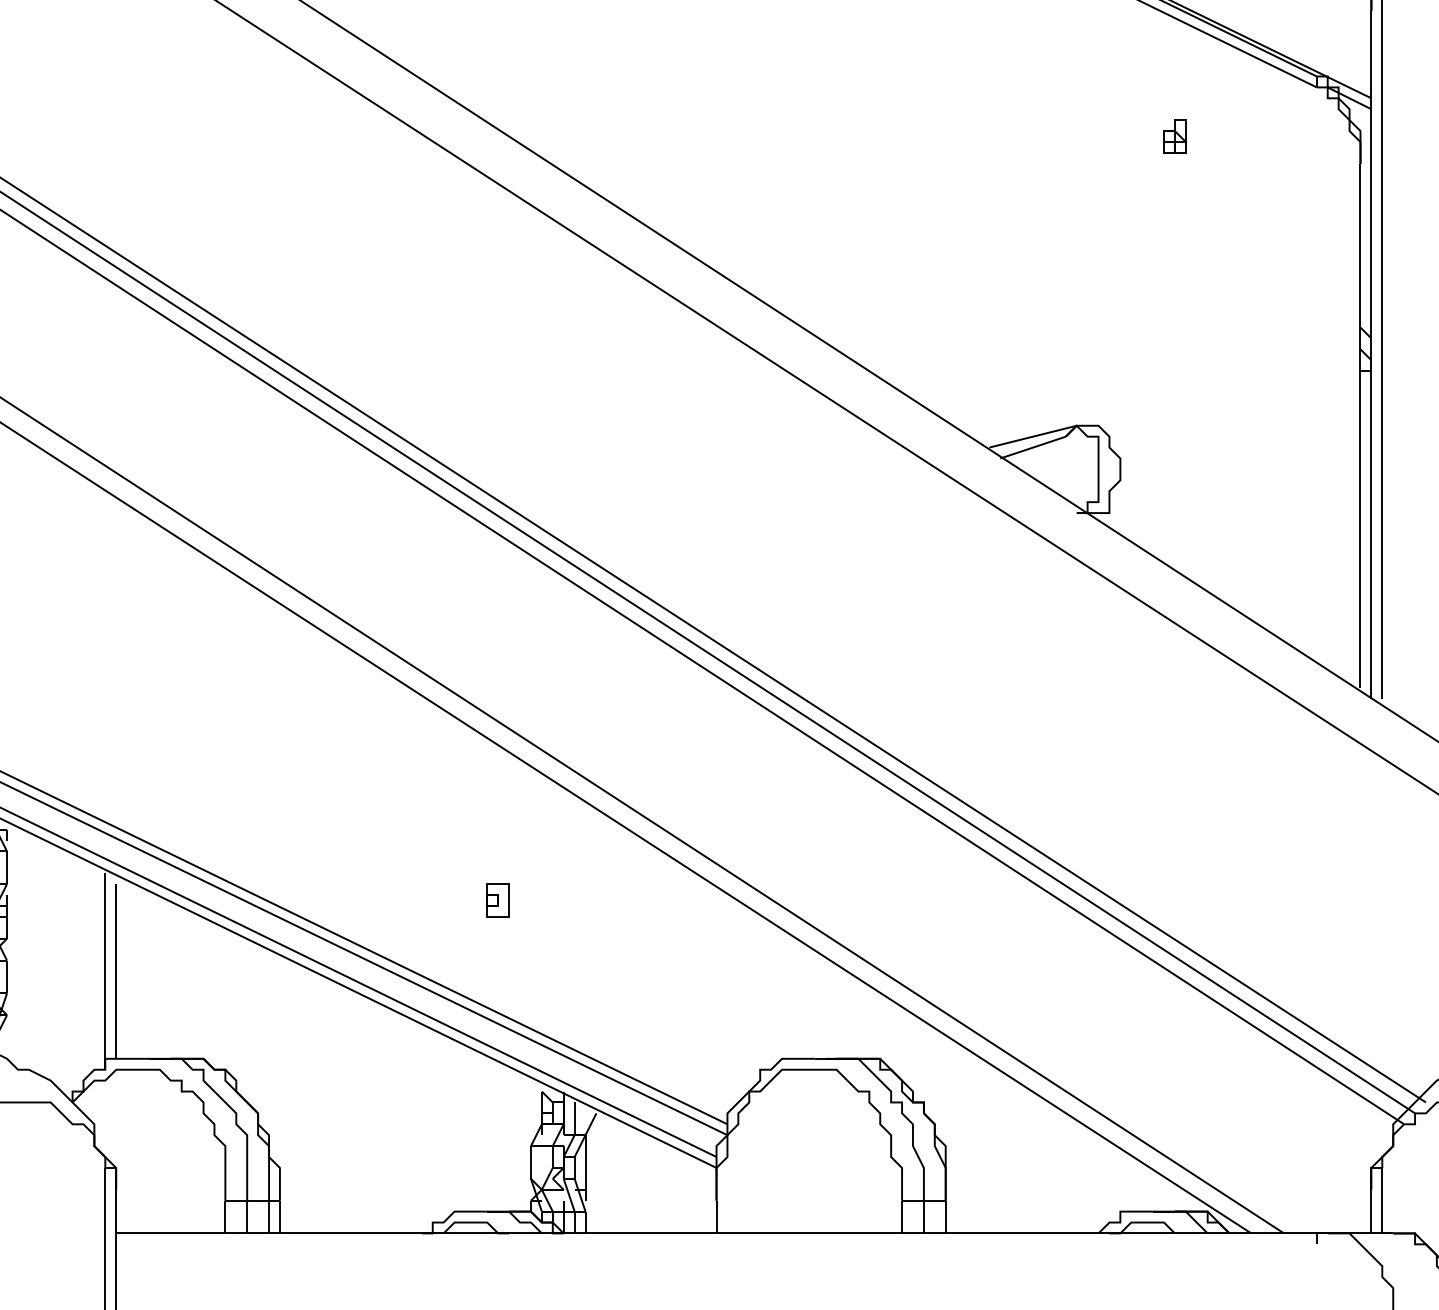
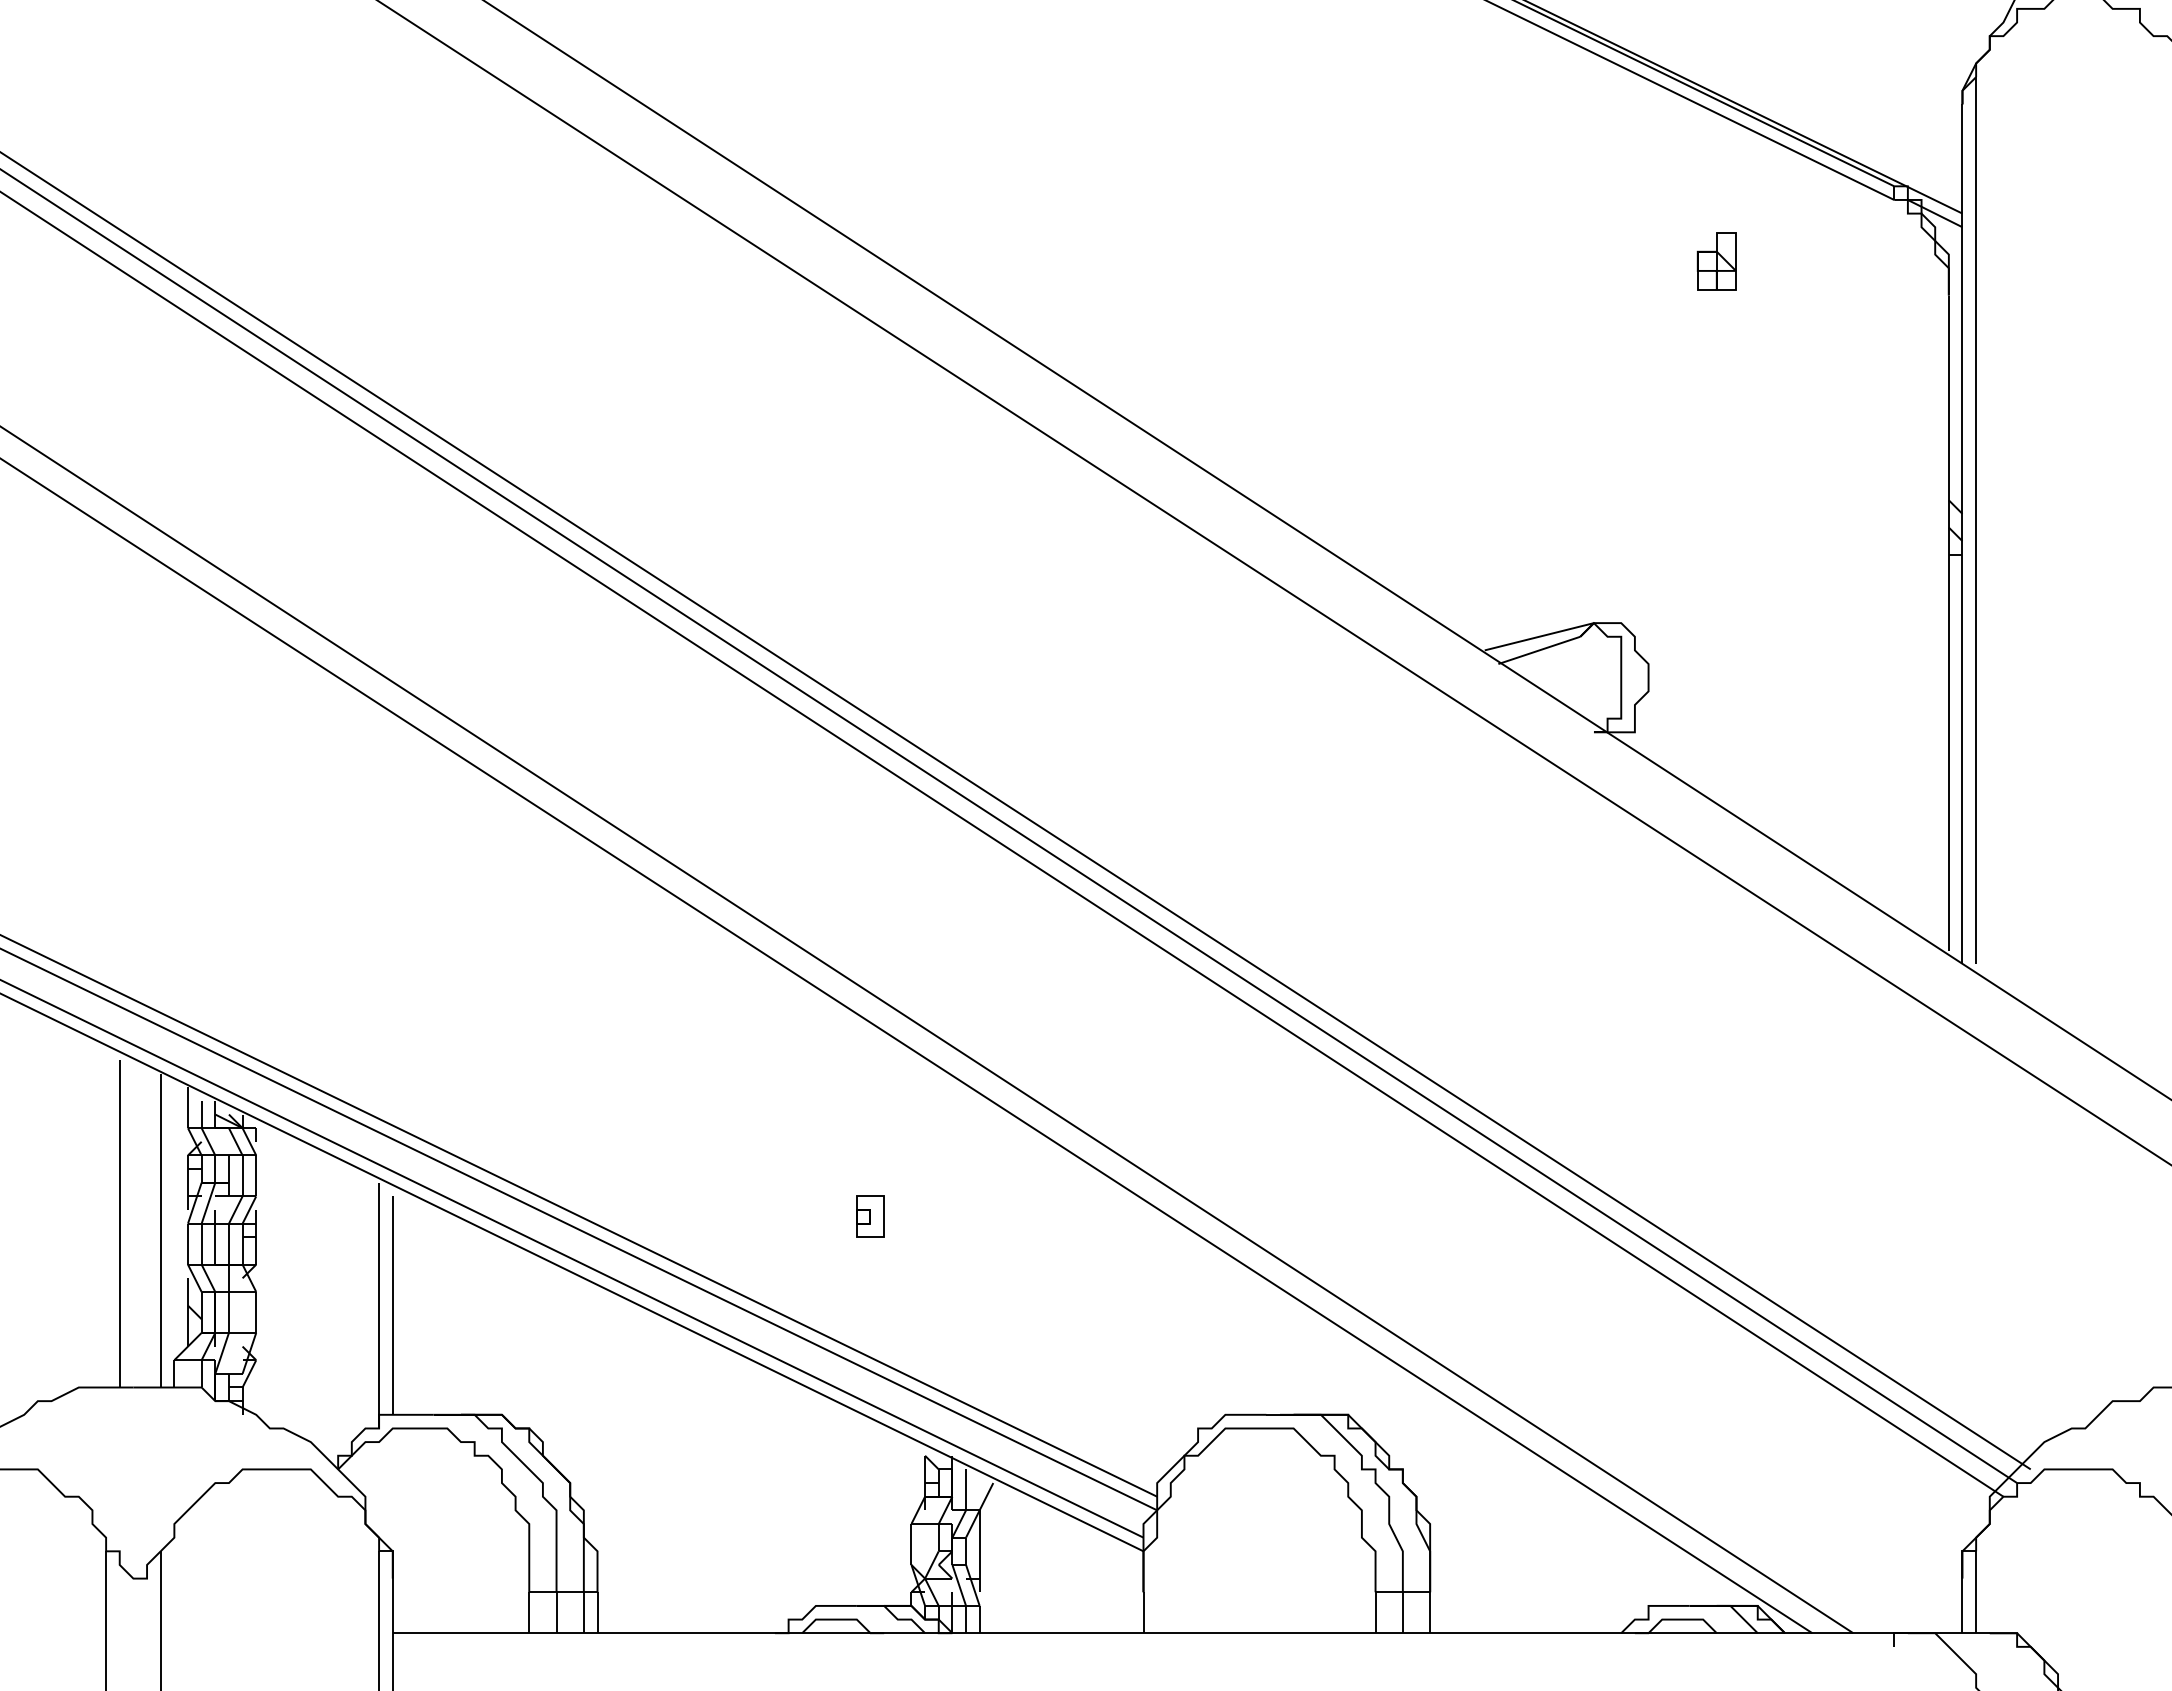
part: (1174, 136) -> (1716, 261), size x1.4

